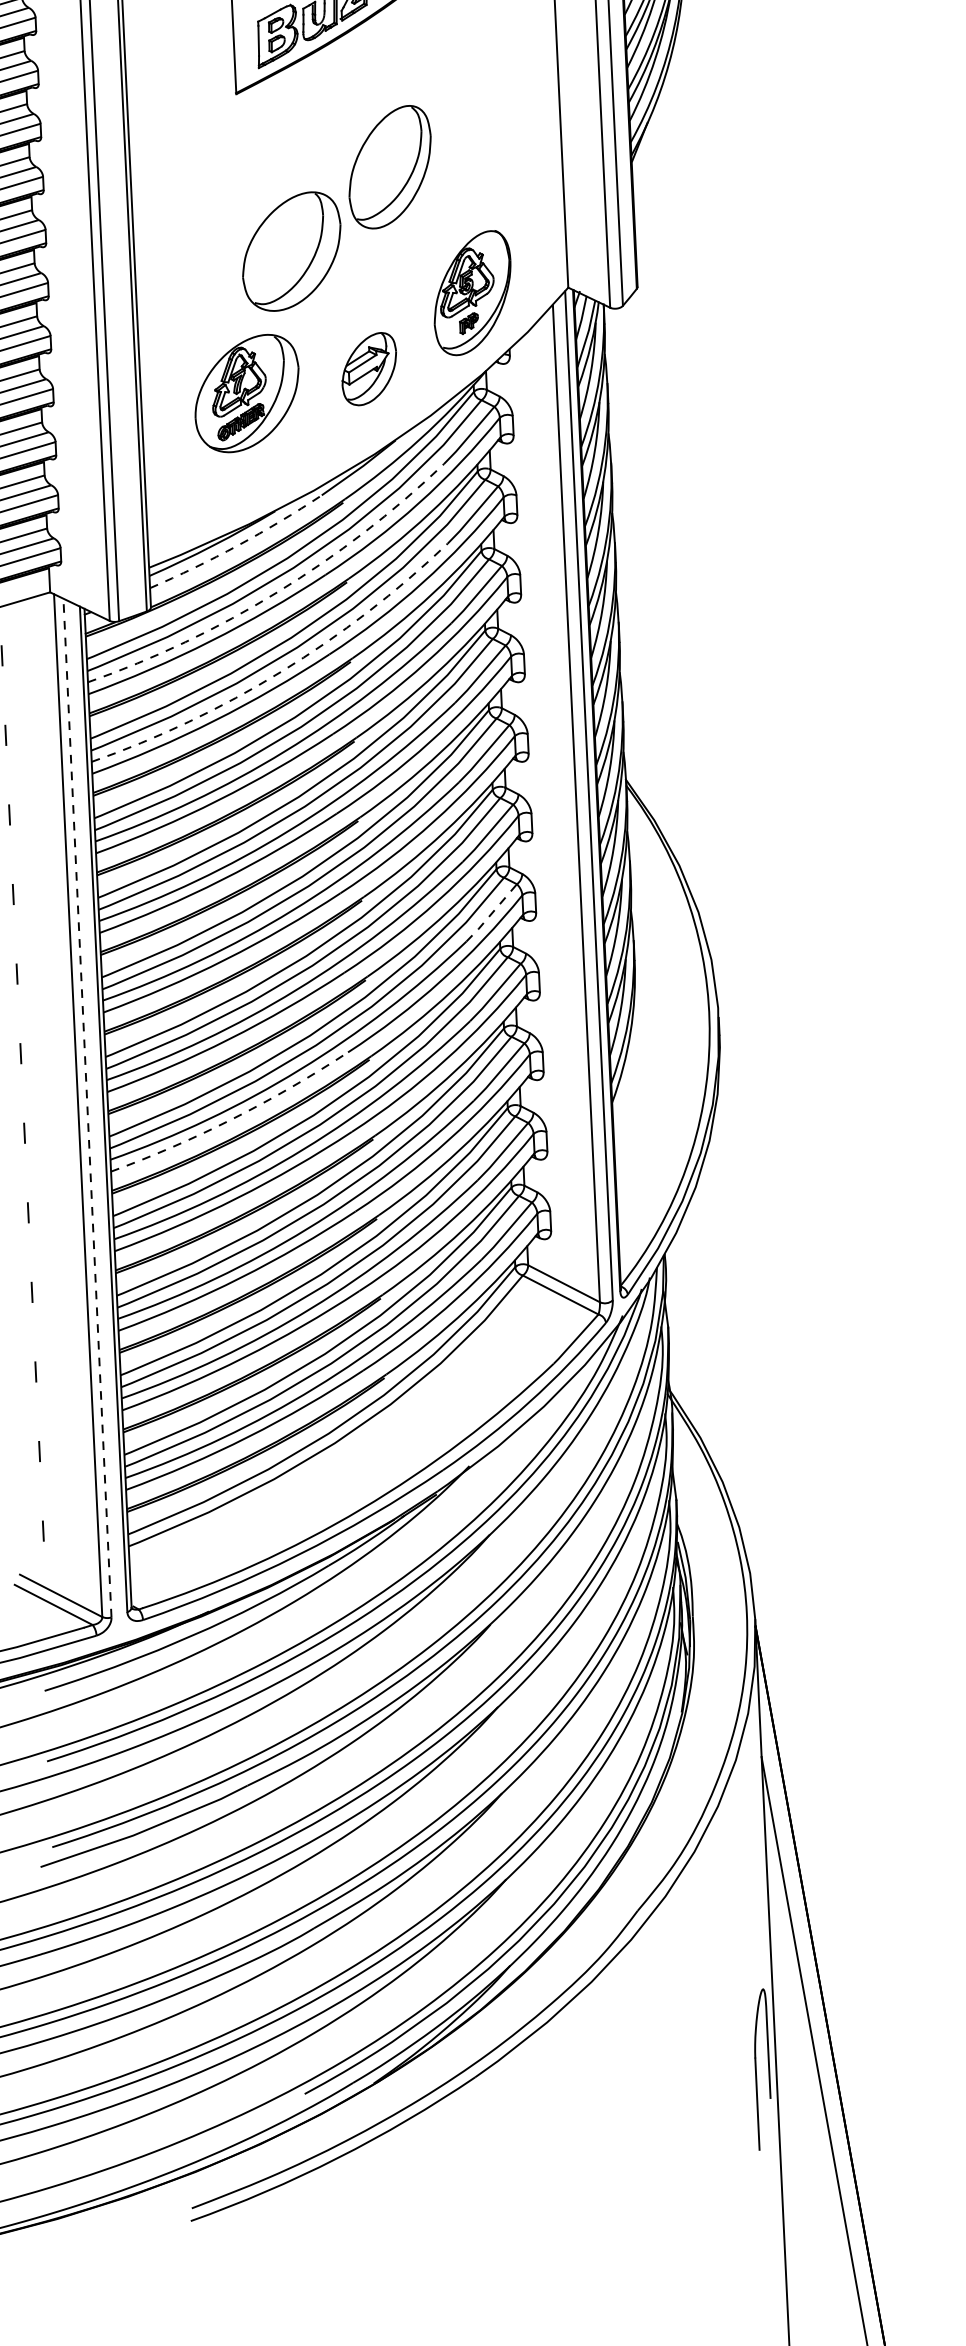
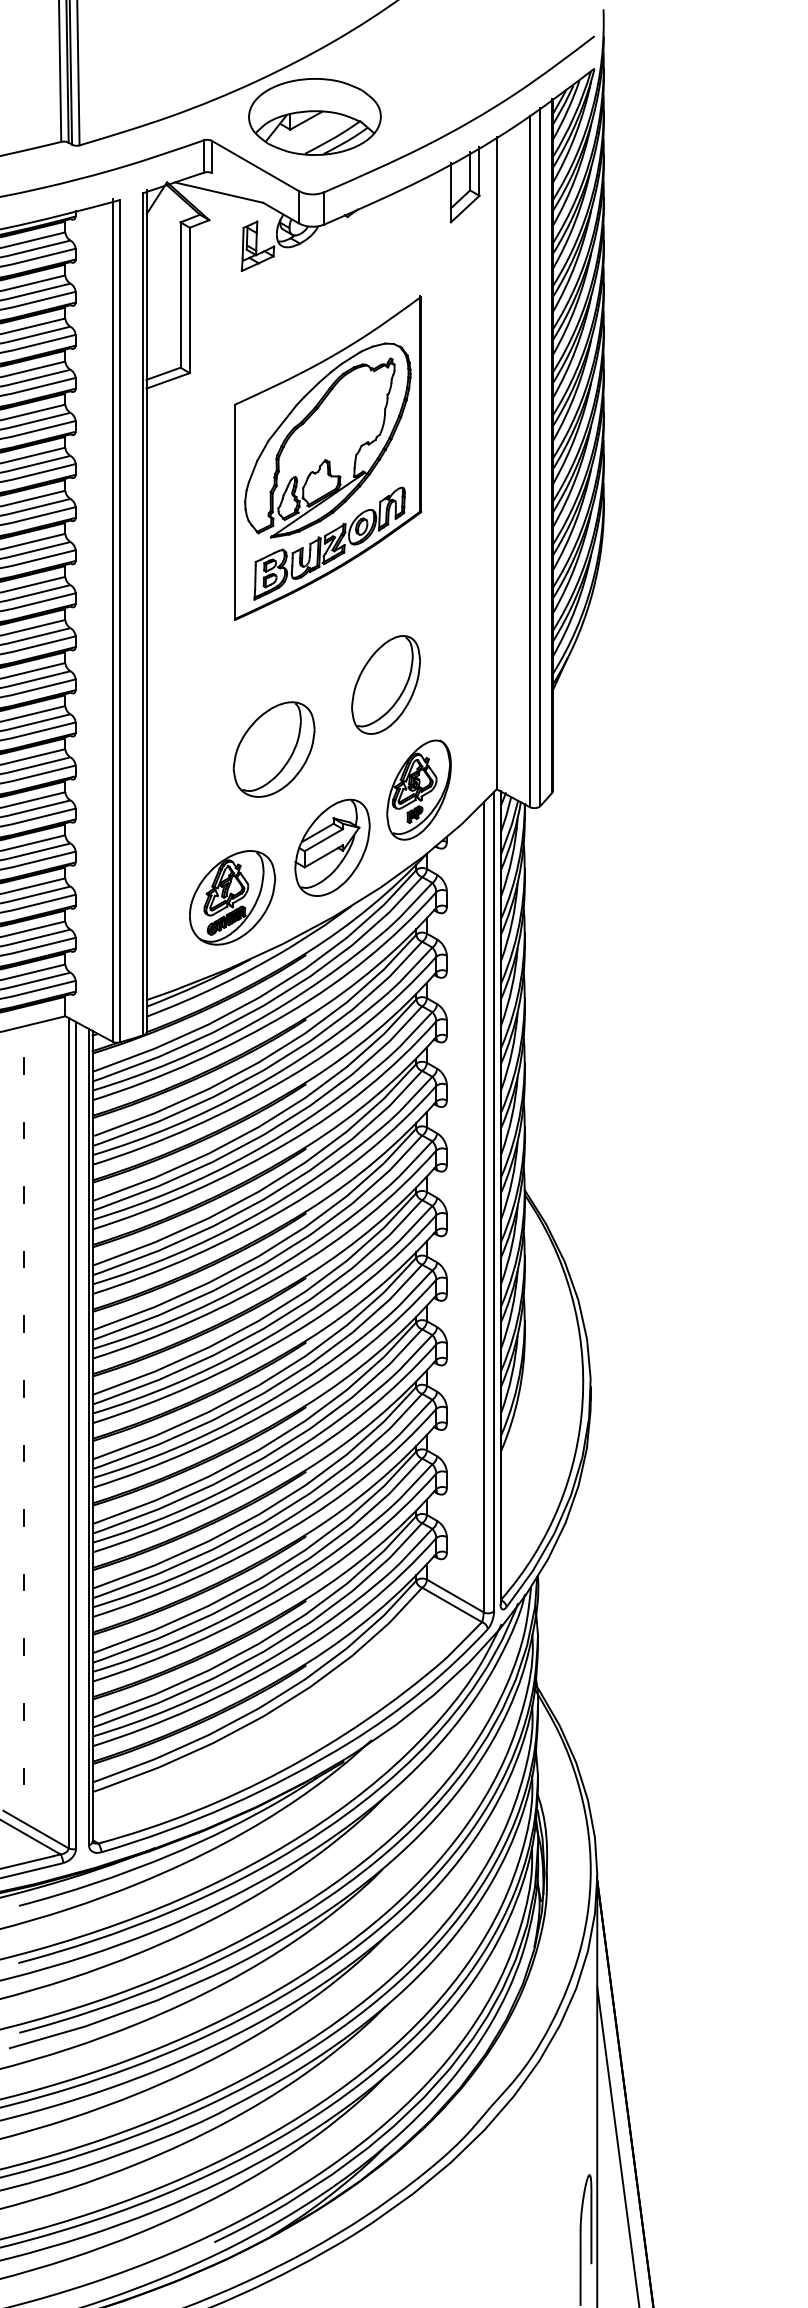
part: (389, 166) -> (385, 684), moved
part: (369, 368) -> (332, 847), size x1.67
part: (247, 393) -> (232, 897), moved
arc: (238, 545) -> (219, 985), dashed -> solid
arc: (277, 591) -> (249, 1024), dashed -> solid
arc: (281, 671) -> (249, 1089), dashed -> solid
line: (491, 913) -> (410, 1293), dashed -> solid
line: (86, 1108) -> (75, 1435), dashed -> solid
arc: (233, 1118) -> (193, 1449), dashed -> solid

